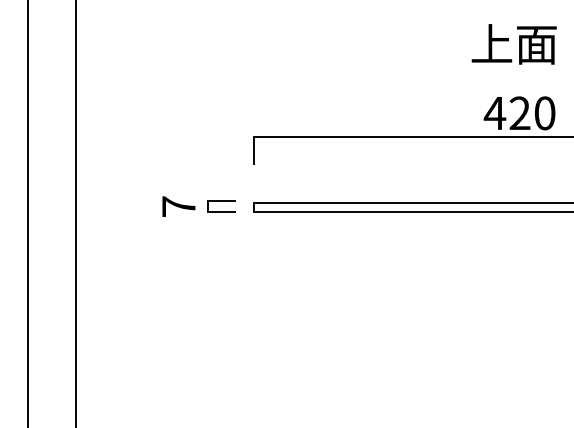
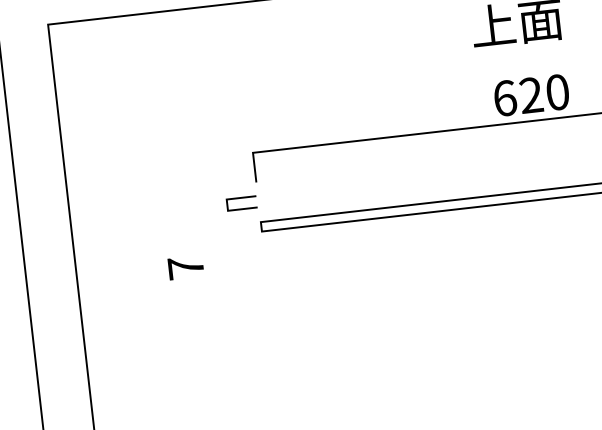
text: (494, 113) -> (504, 98), 420 -> 620
line: (221, 201) -> (240, 198), moved
text: (178, 206) -> (185, 267), moved

